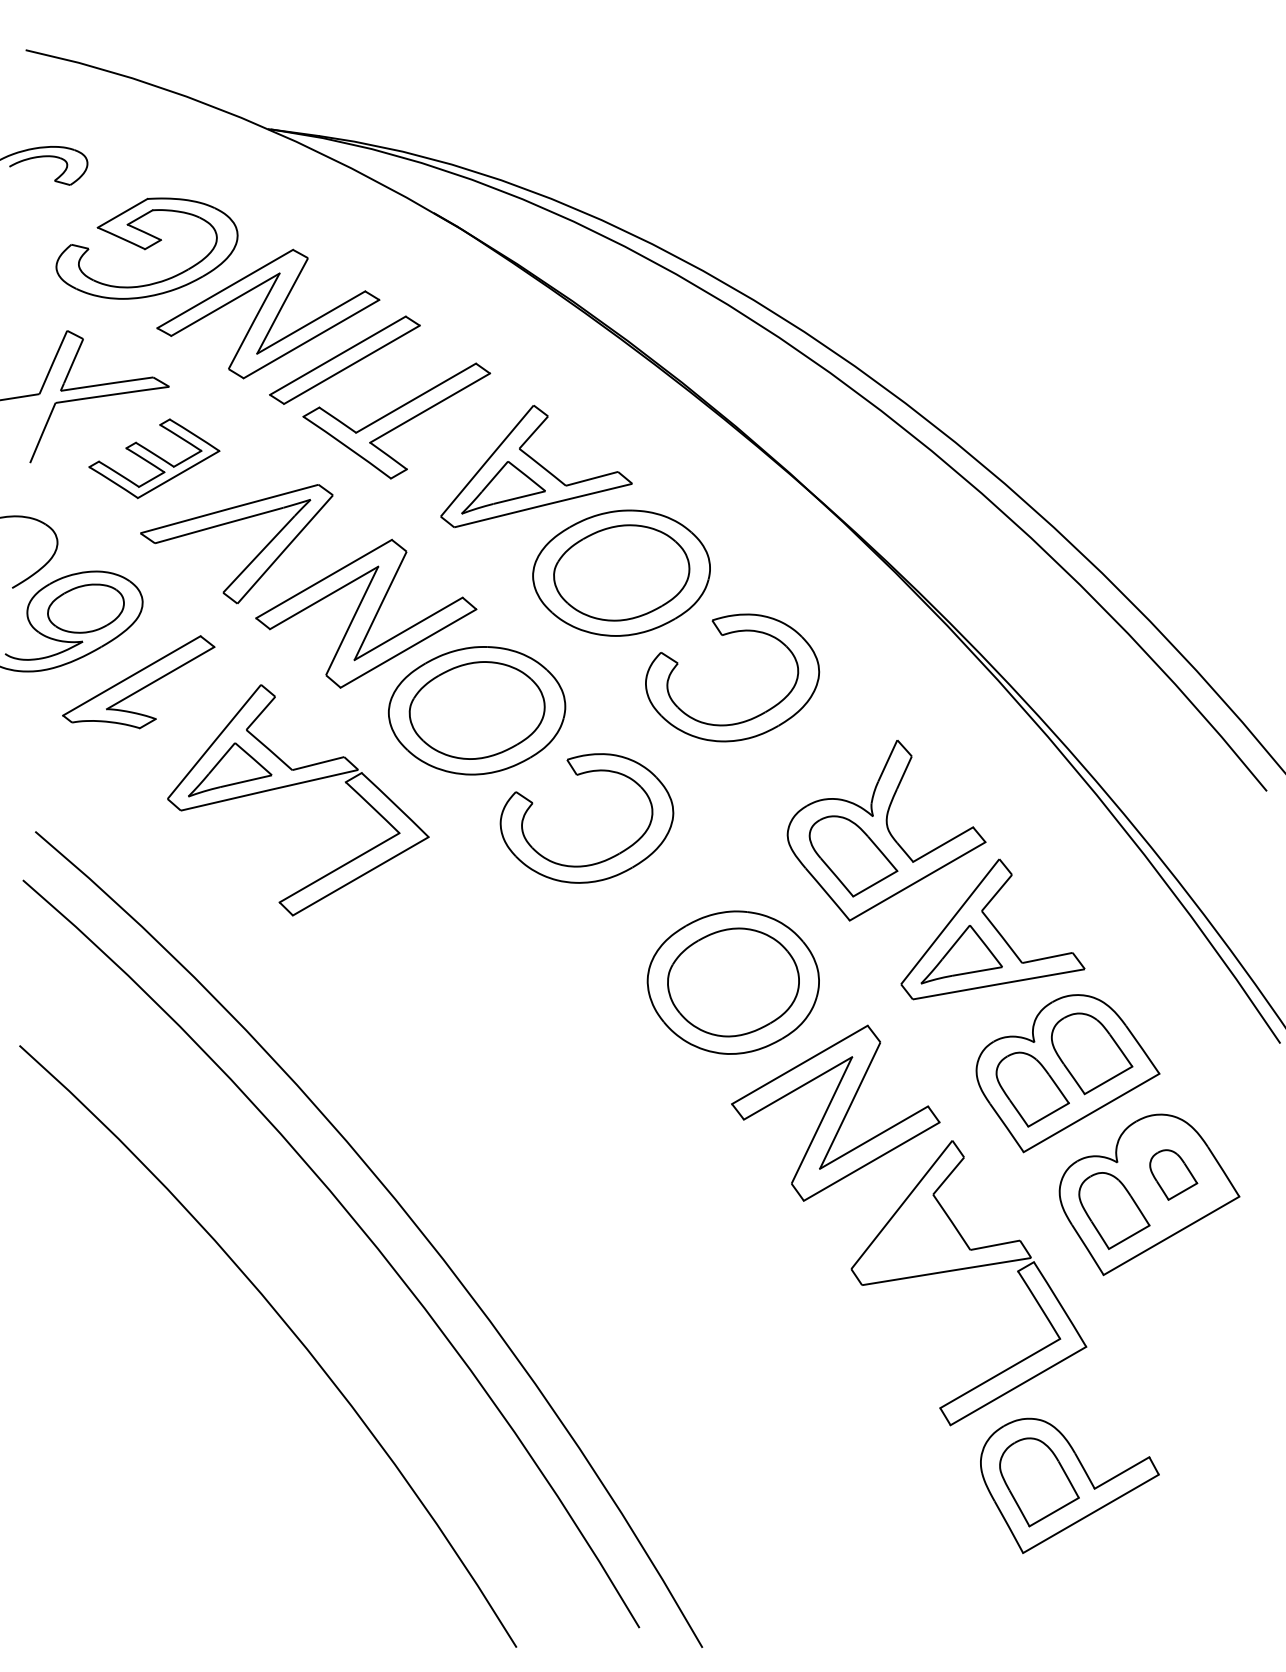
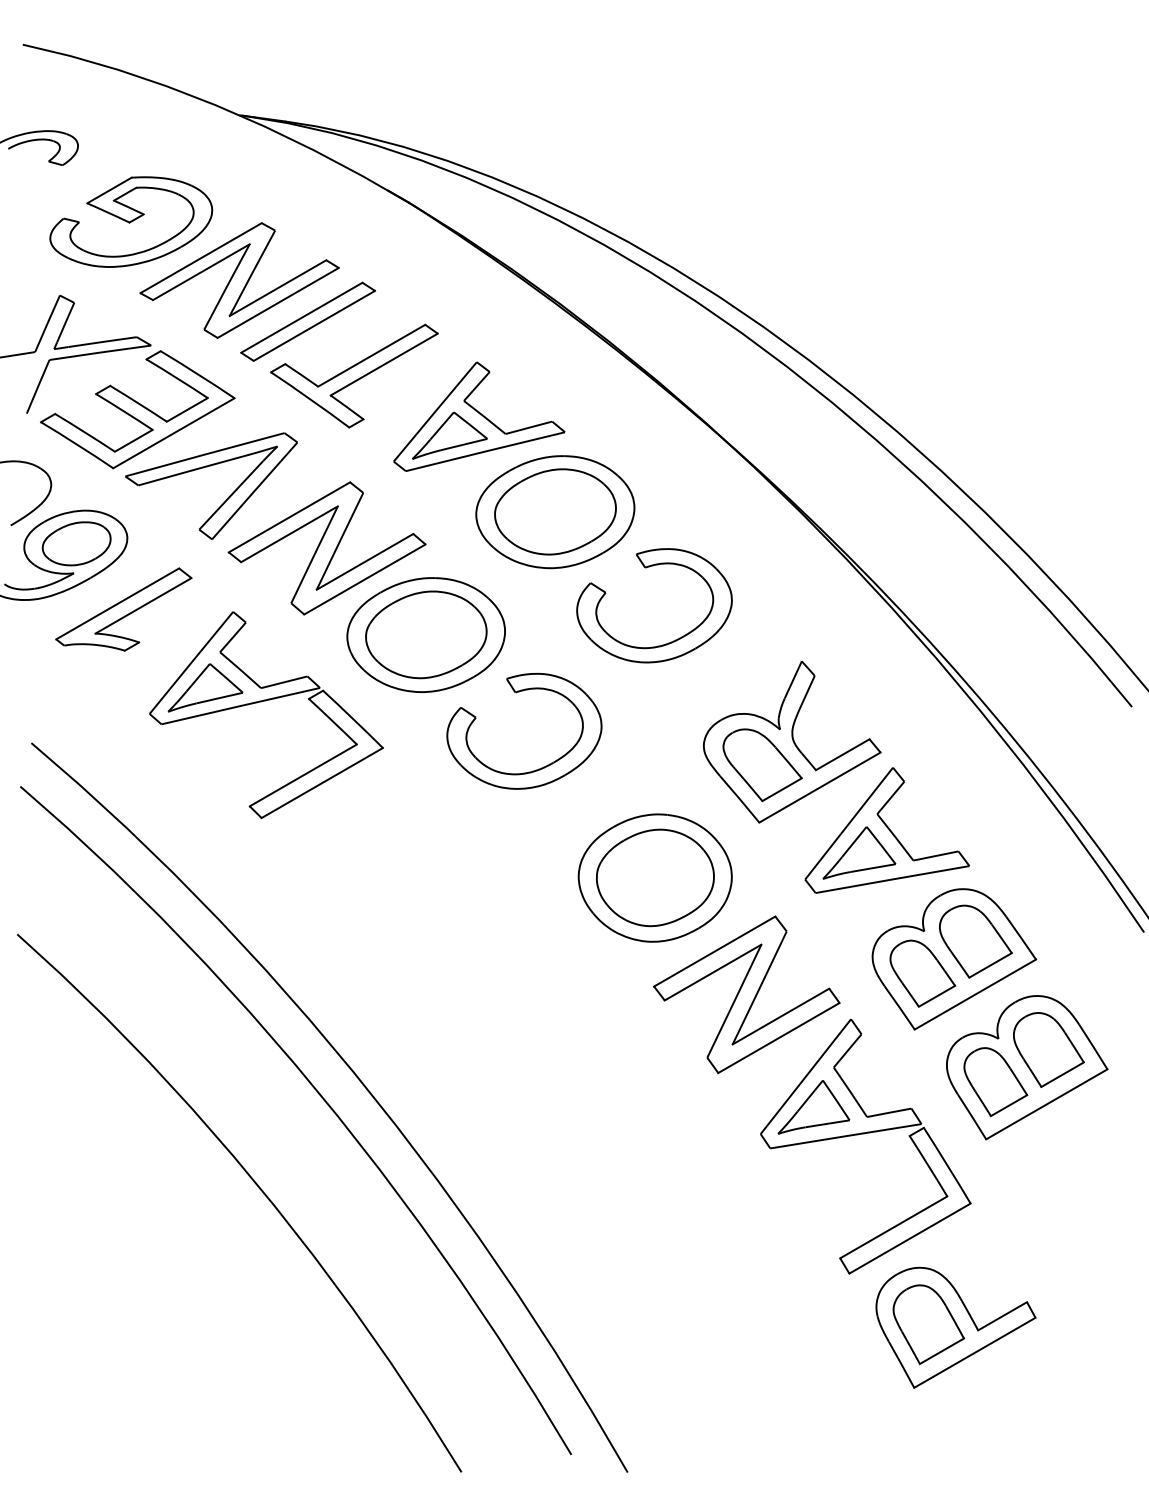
part: (154, 458) -> (137, 409), size x1.67
part: (1173, 1174) -> (1048, 1049), size x1.67
part: (910, 1238) -> (813, 1106), added

